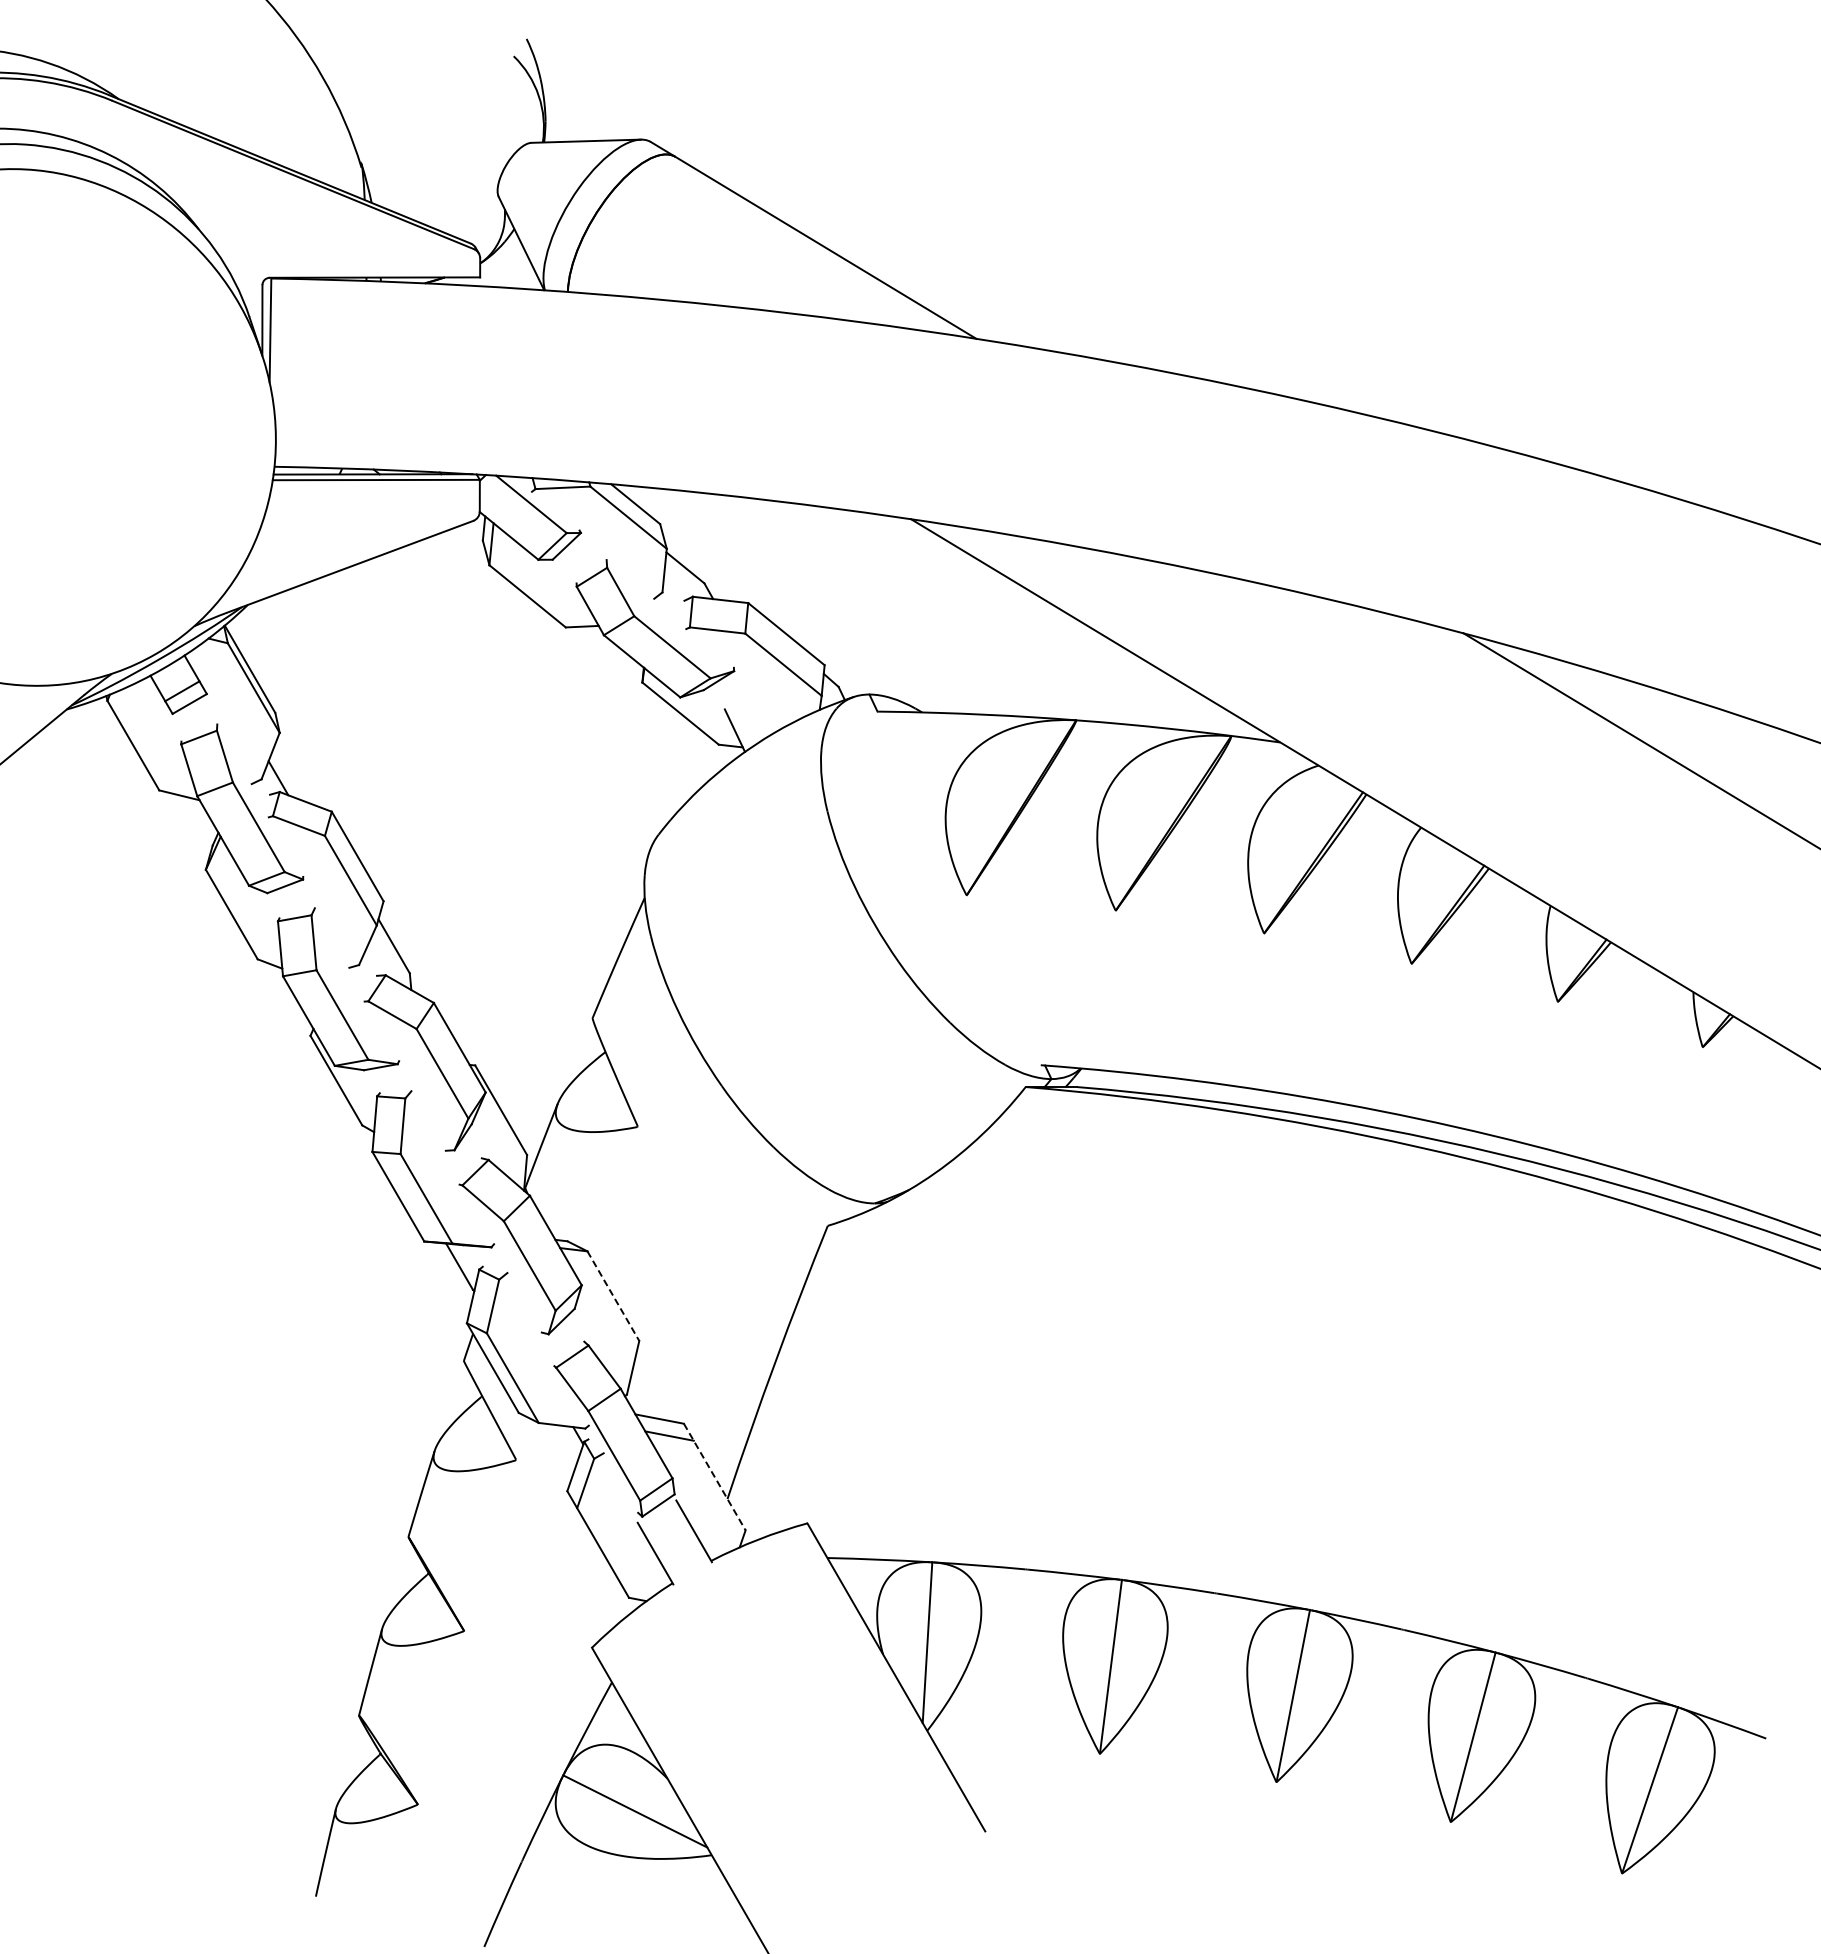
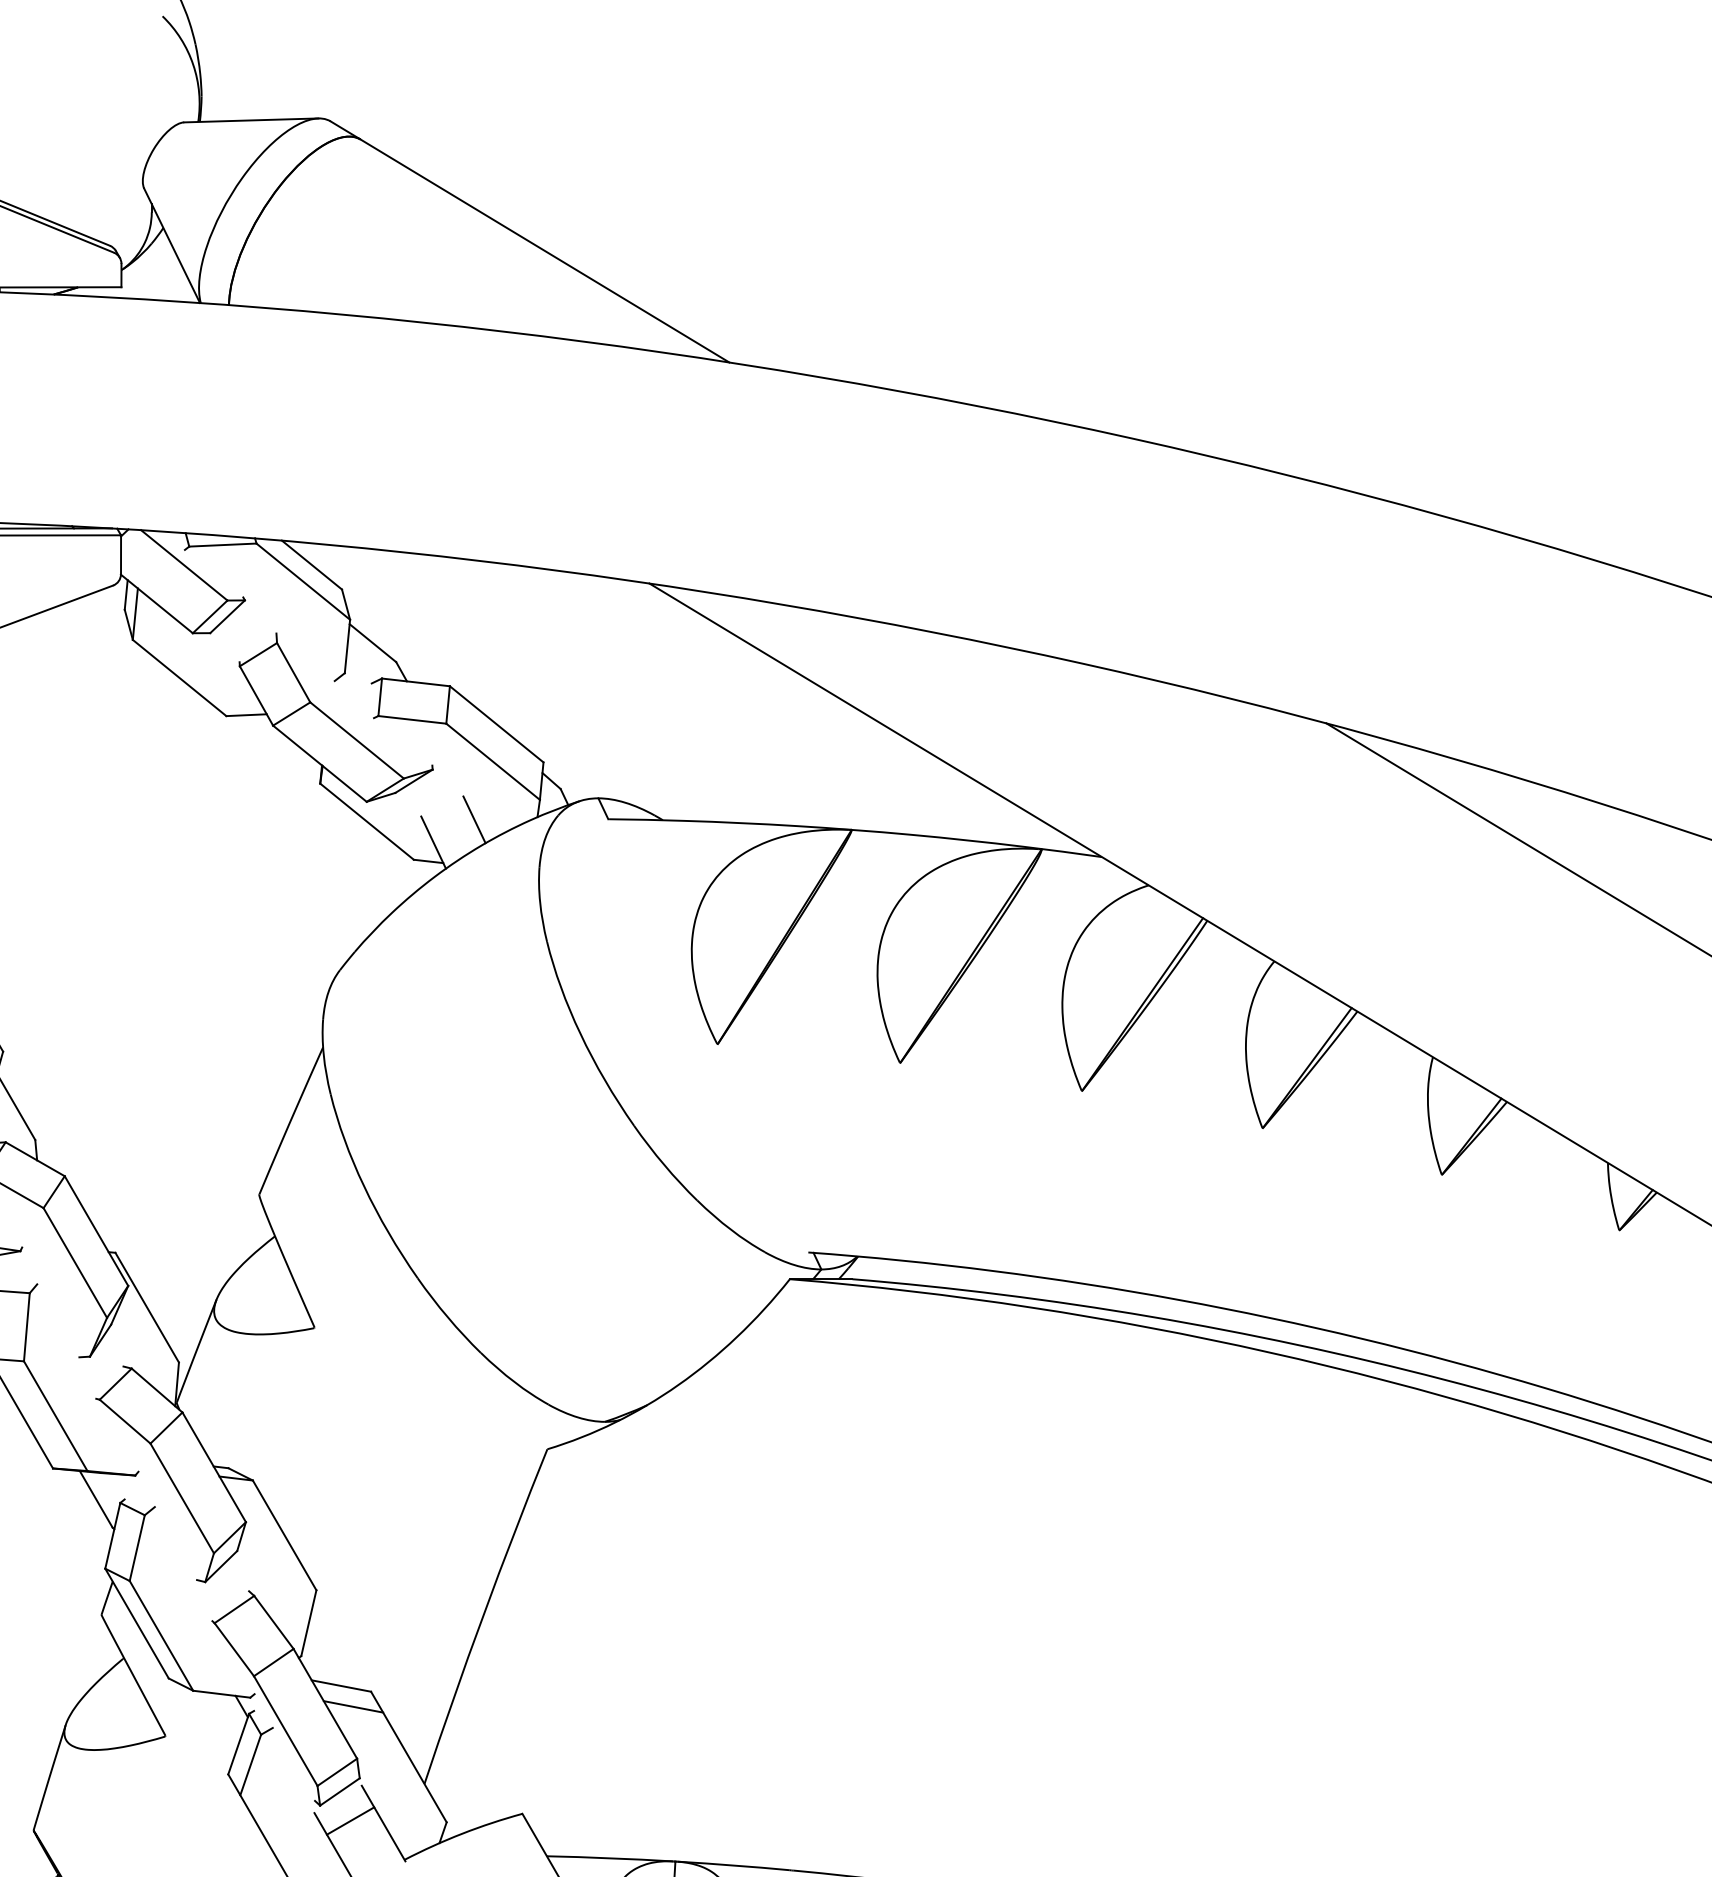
line: (768, 712) -> (474, 820), added
line: (613, 1296) -> (284, 1535), dashed -> solid
line: (714, 1477) -> (408, 1757), dashed -> solid
line: (666, 1529) -> (349, 1821), added

